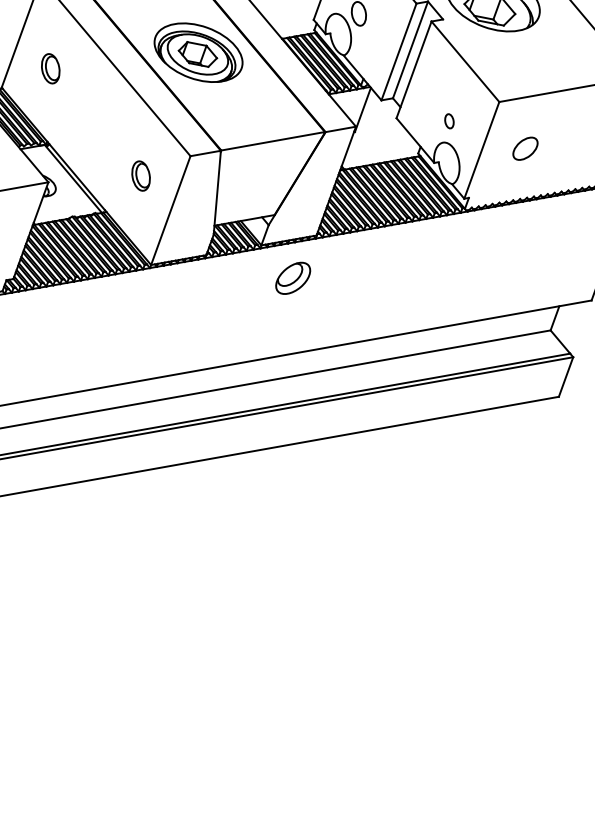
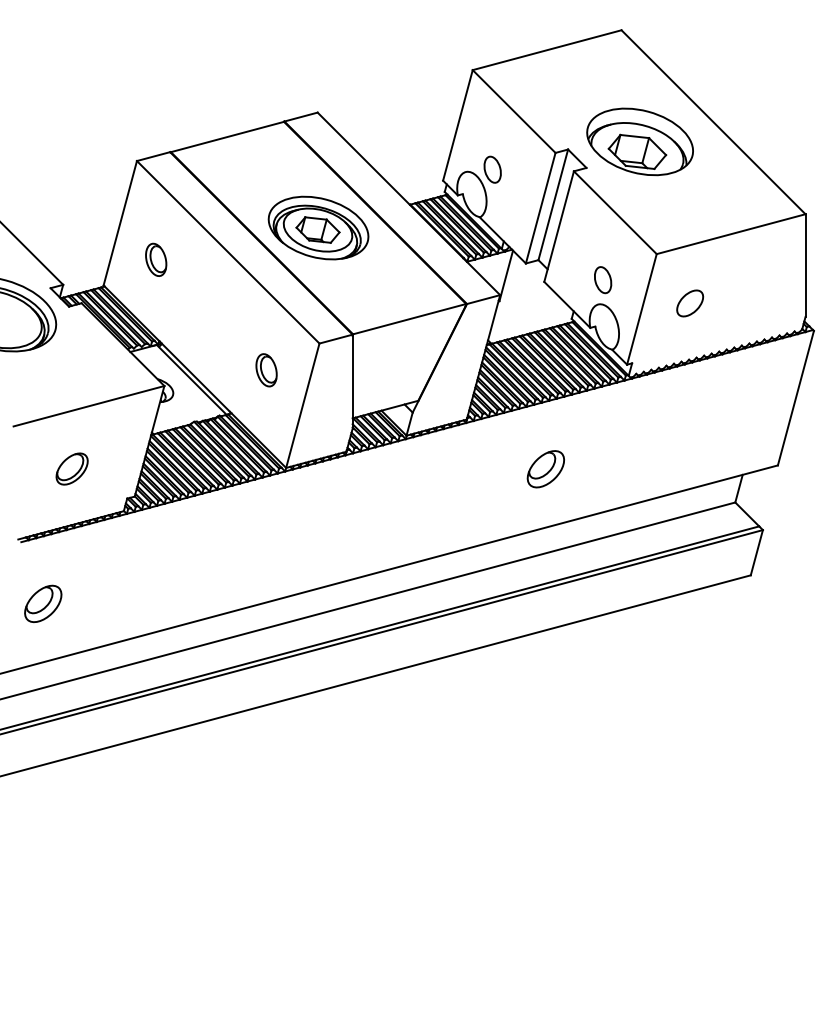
part: (449, 121) -> (603, 280), size x1.67
part: (292, 278) -> (545, 469), moved

